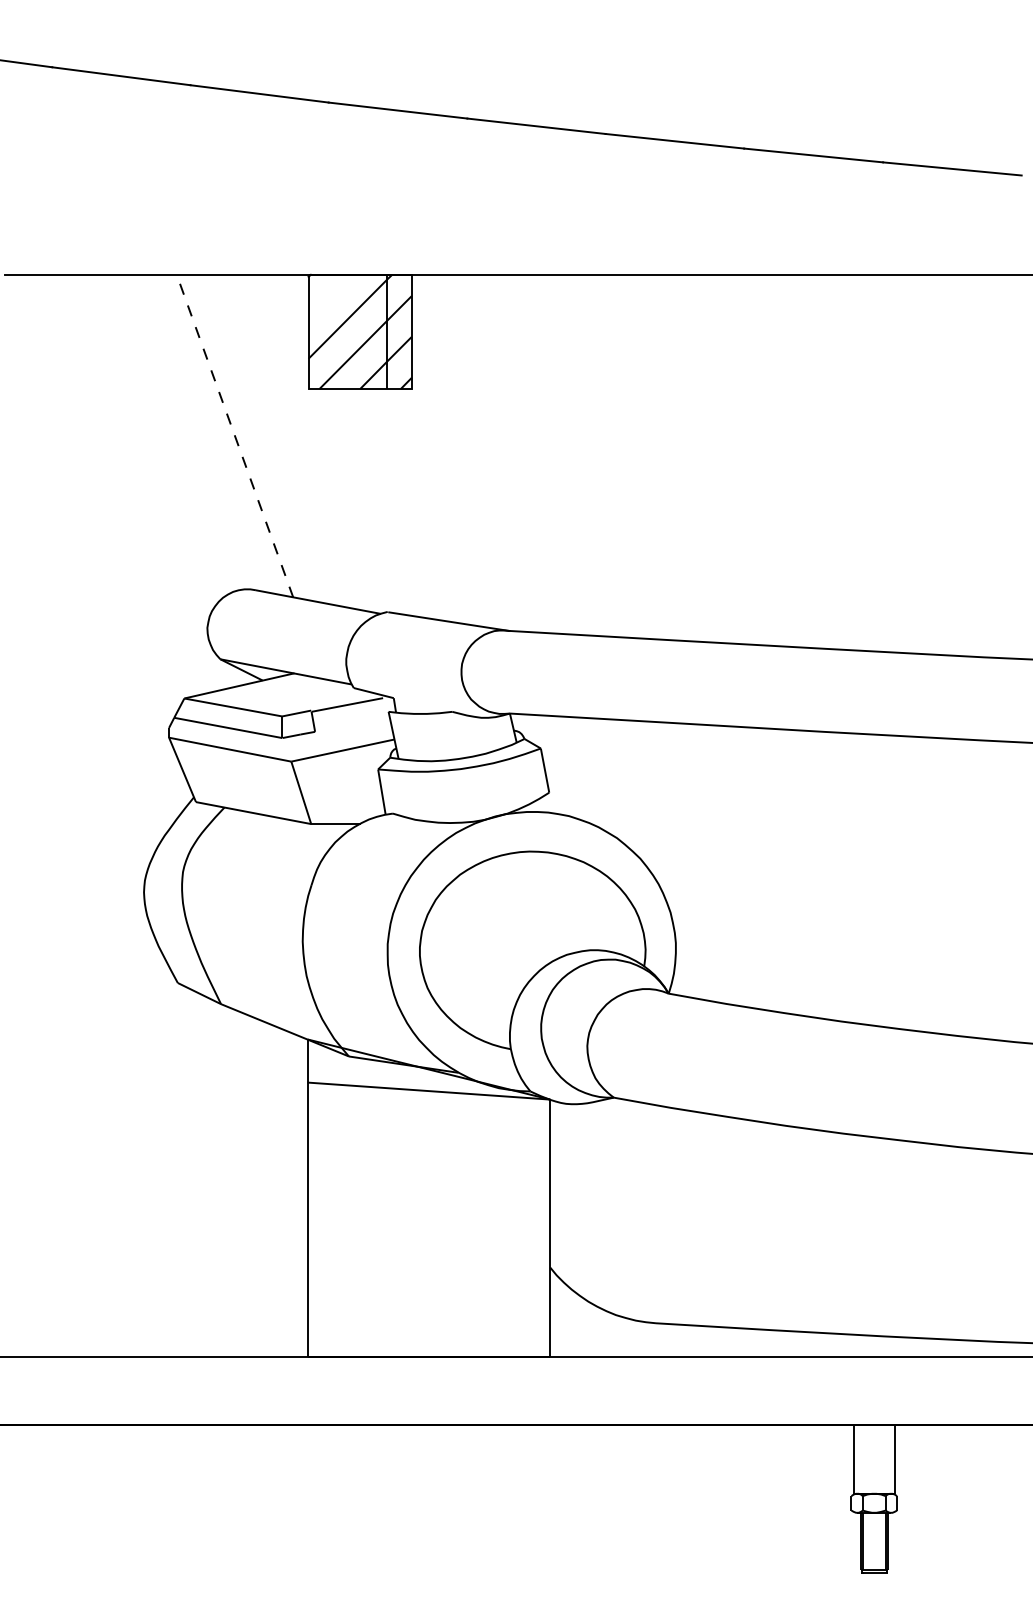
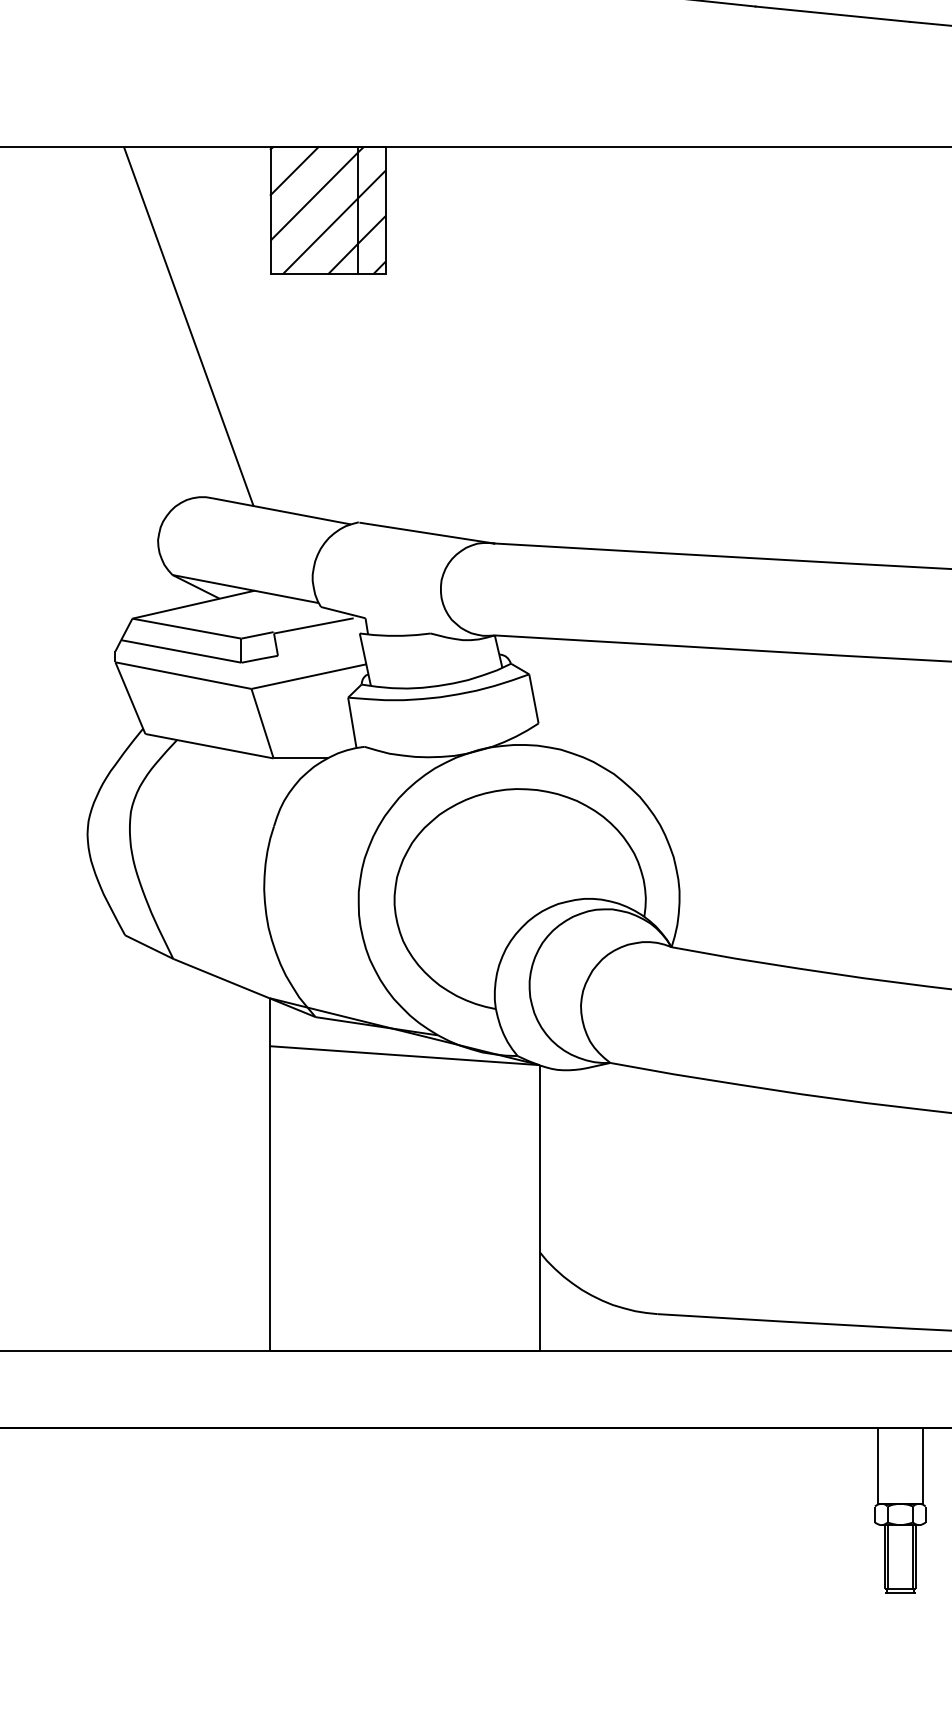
line: (329, 295) -> (293, 170), added
line: (235, 436) -> (189, 327), dashed -> solid

